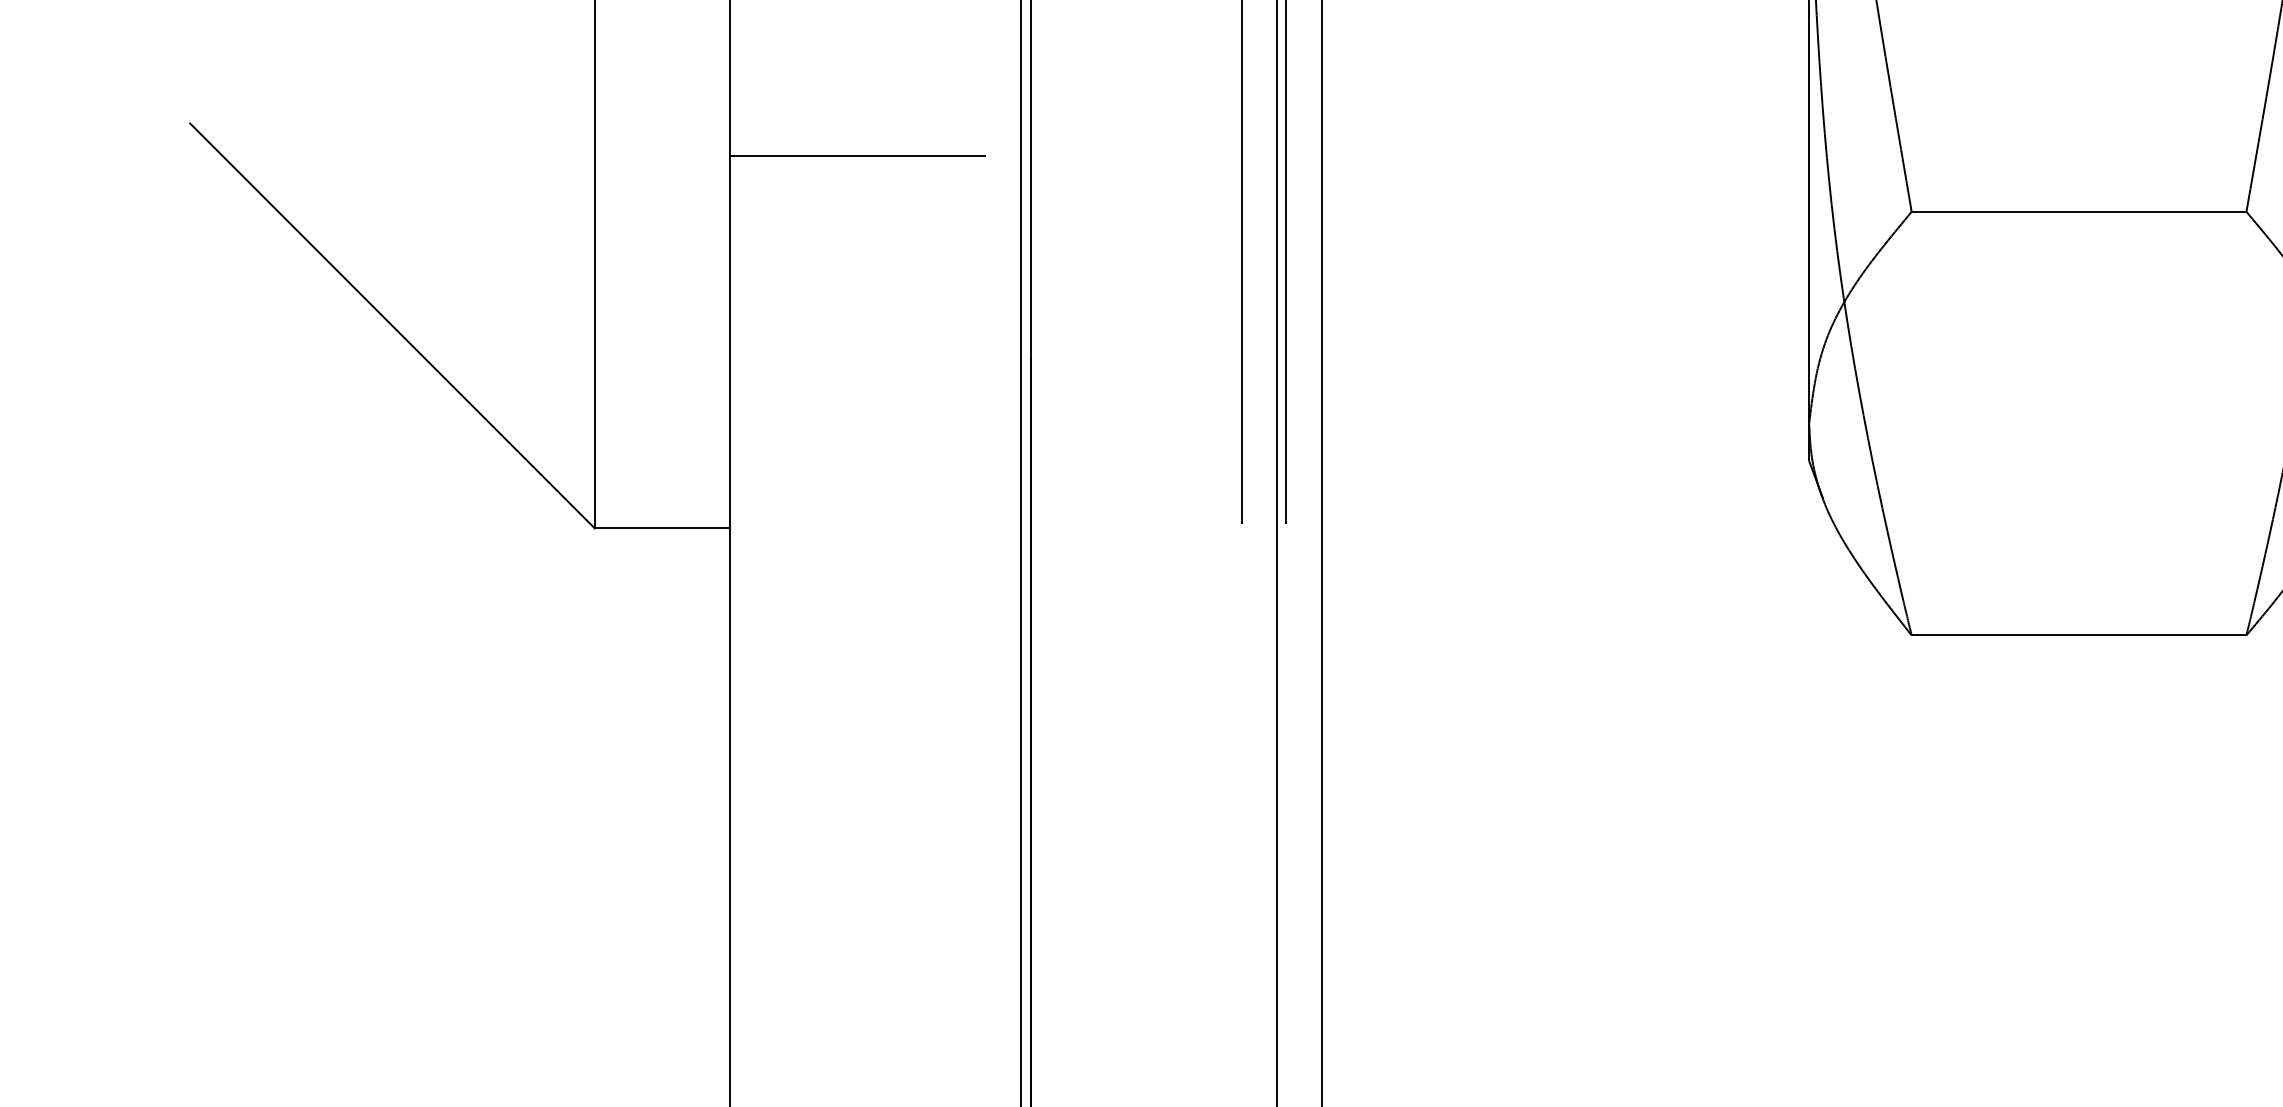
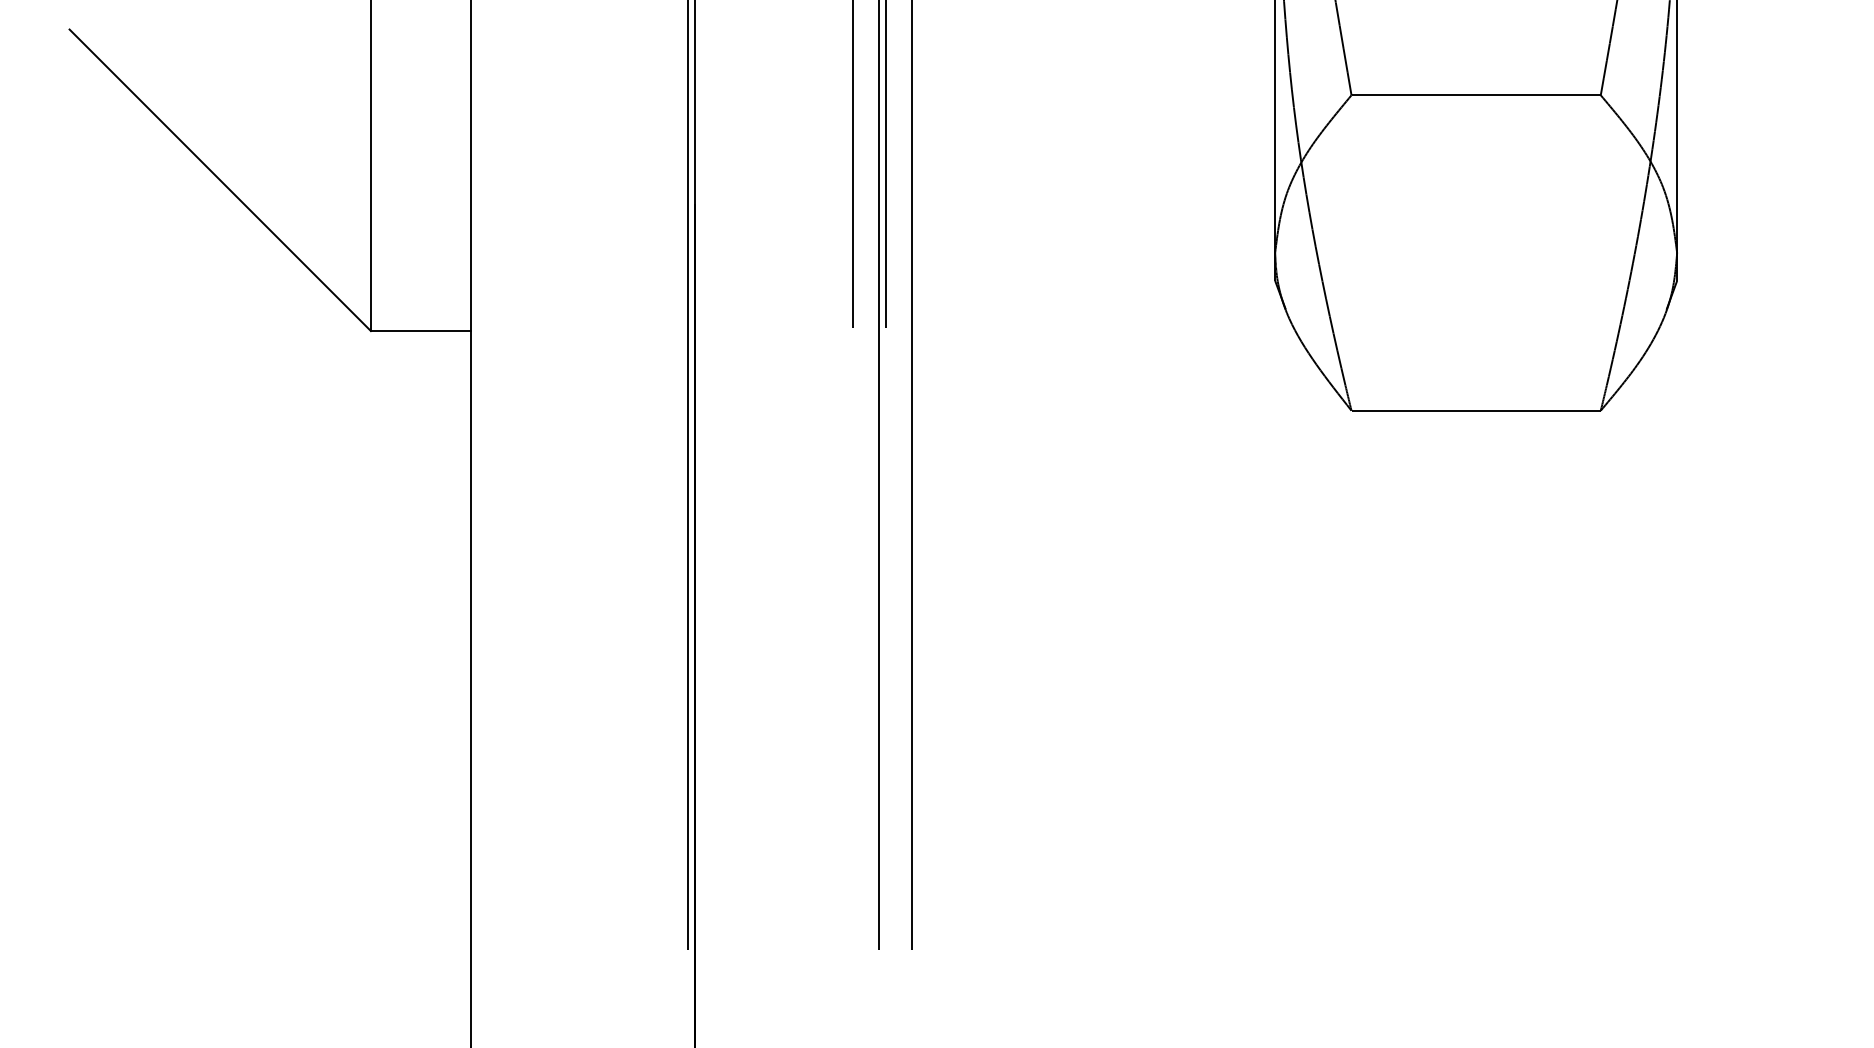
line: (857, 155) -> (566, 53), removed

